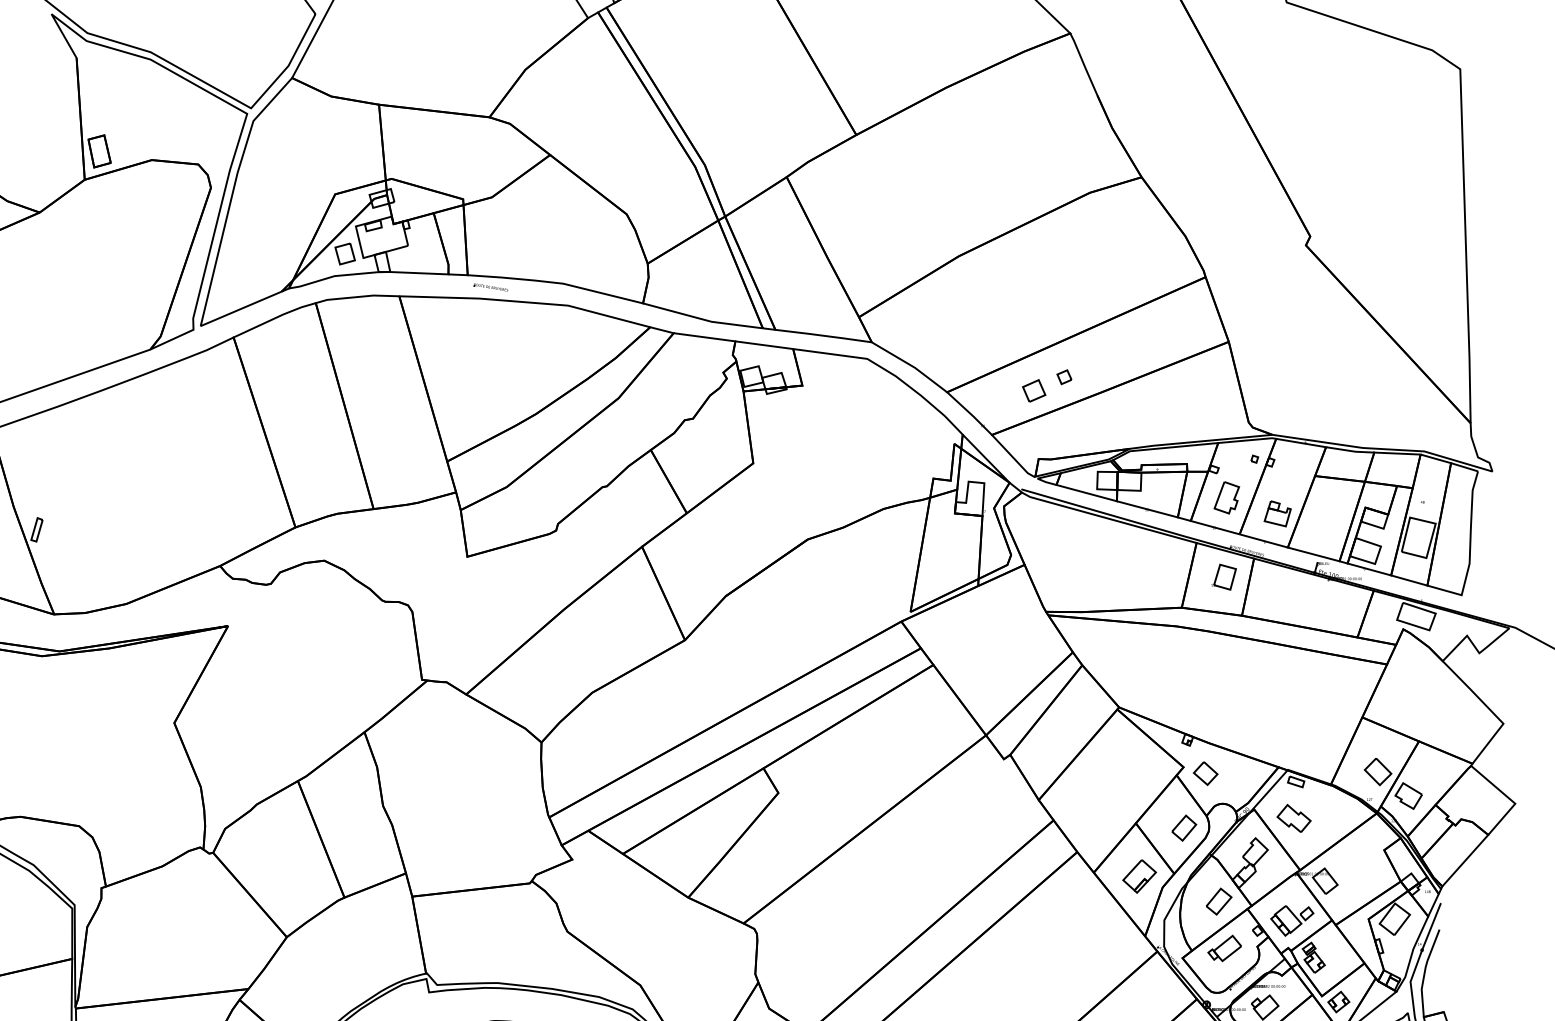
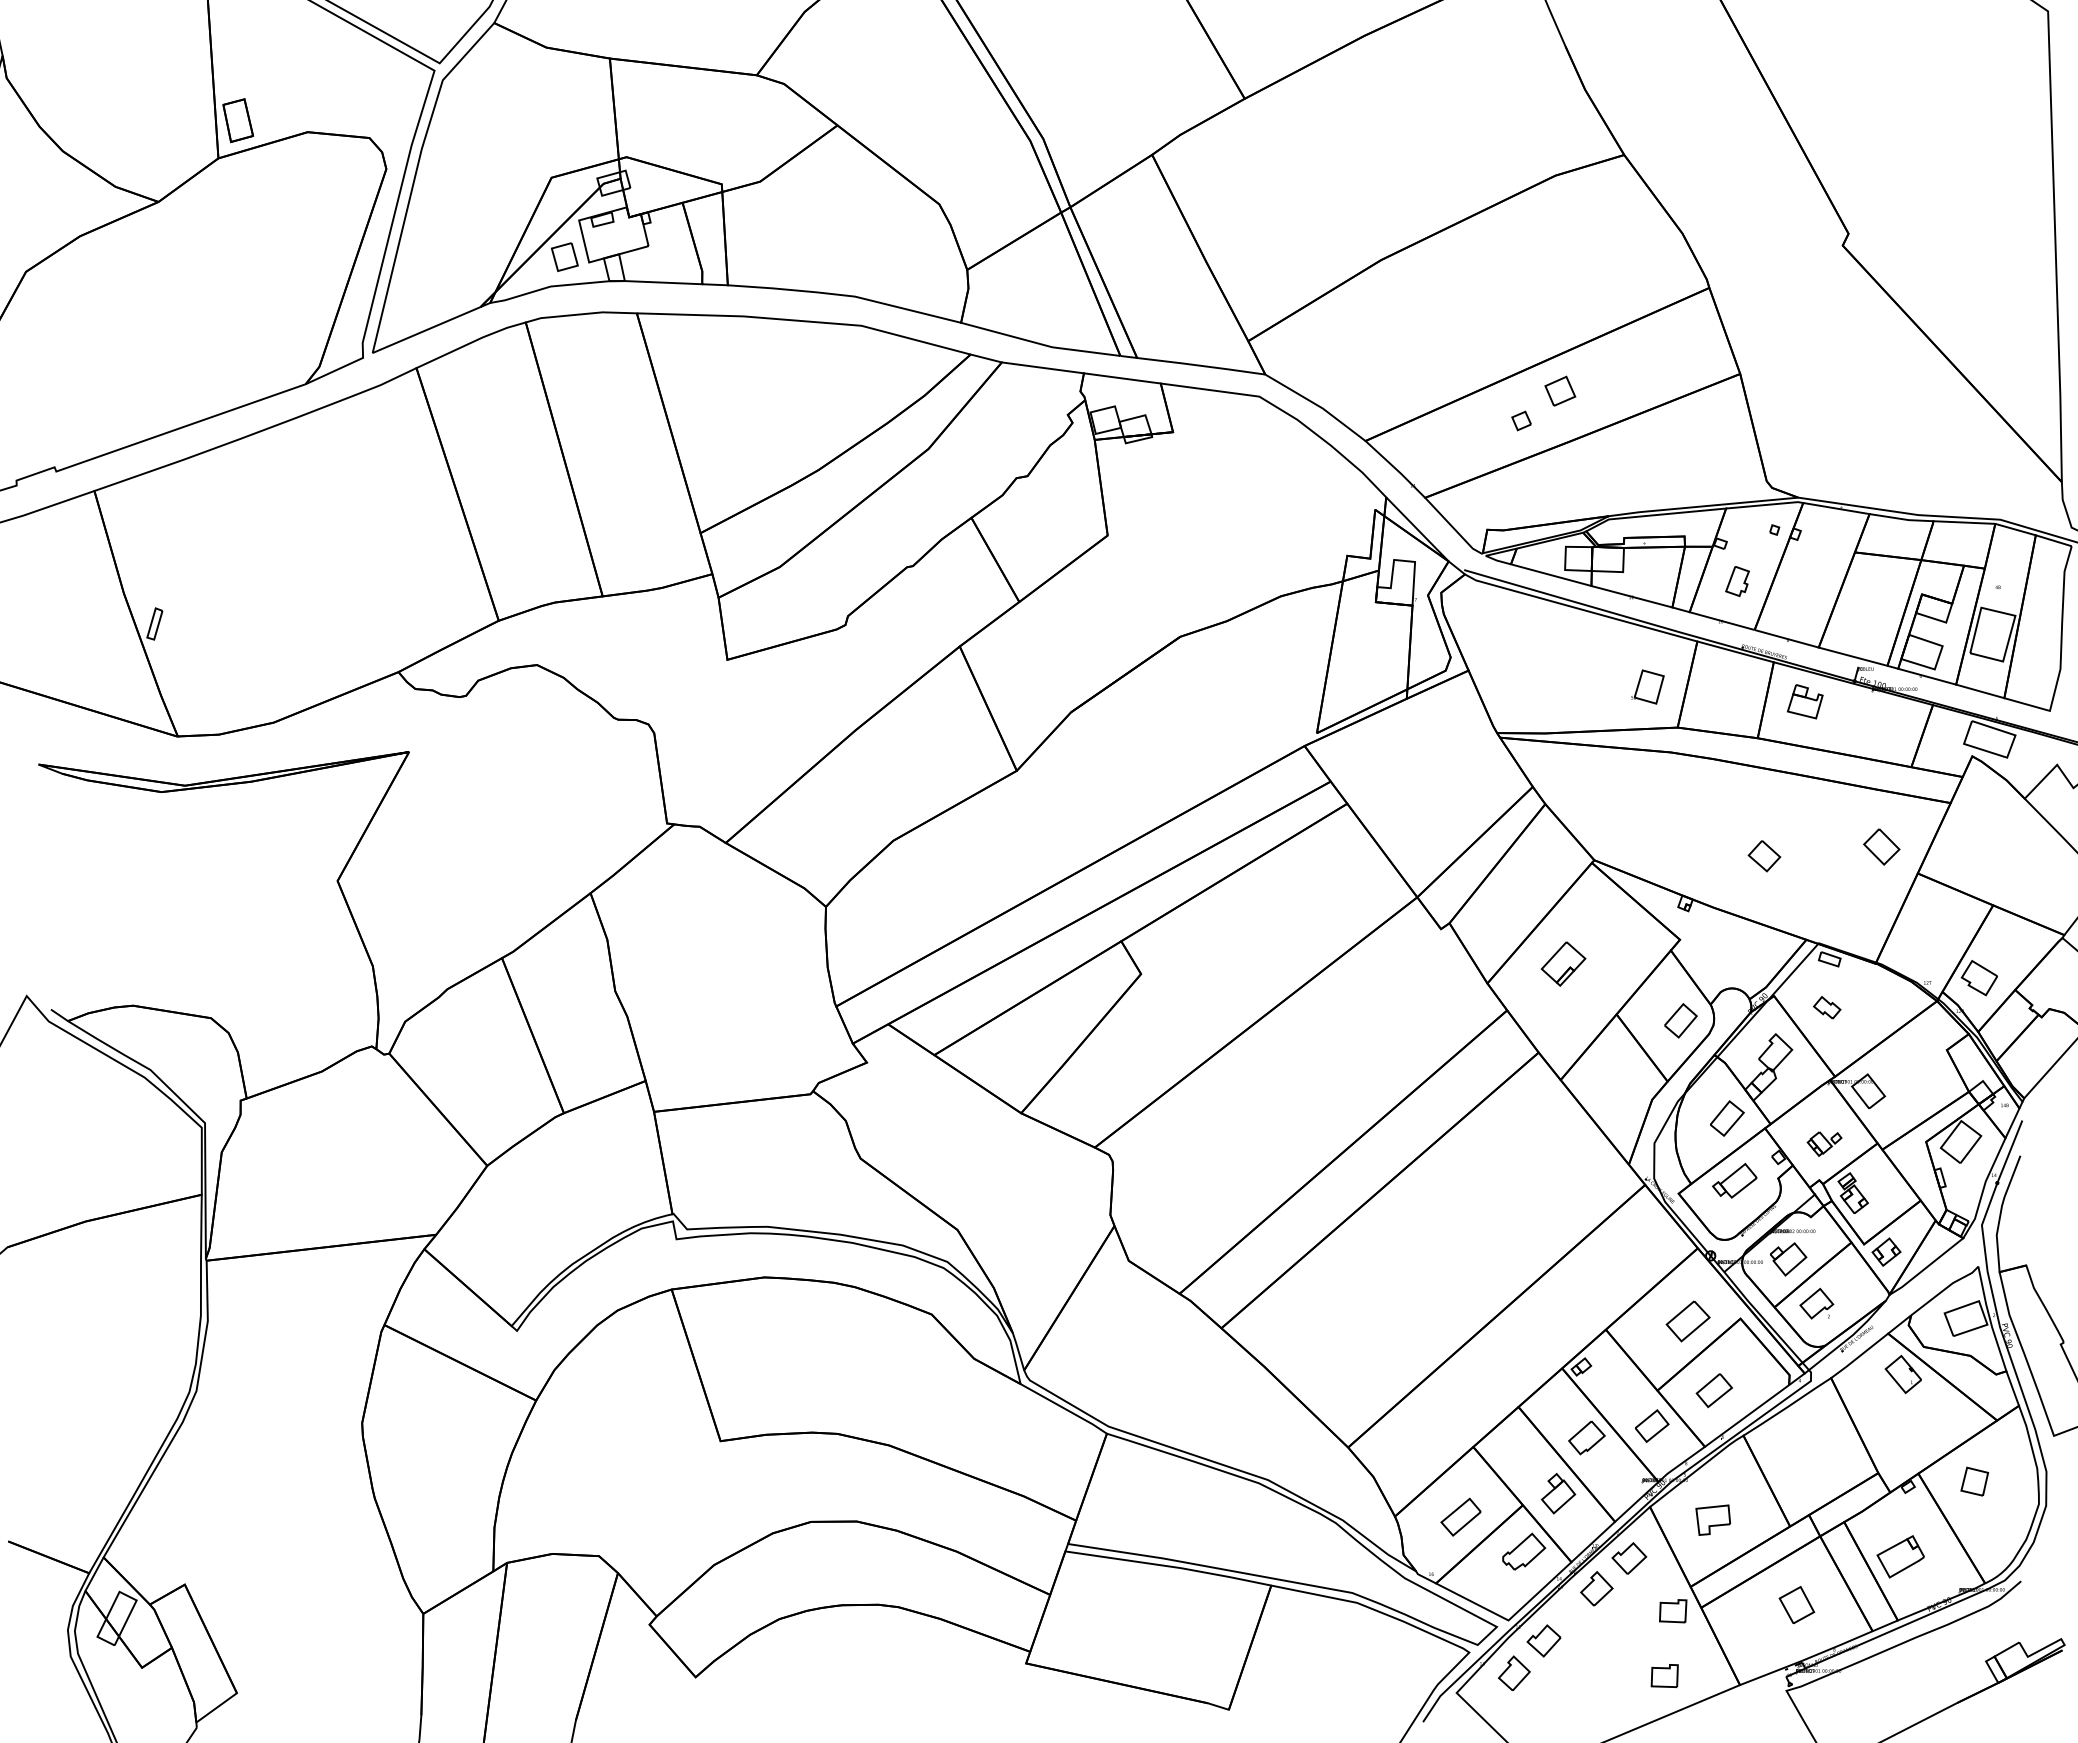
part: (490, 287) -> (758, 301), removed
part: (1034, 390) -> (1560, 390), moved
part: (1226, 497) -> (1737, 581), size x0.7
part: (1277, 513) -> (1805, 701), moved
part: (1223, 576) -> (1647, 686), moved
part: (1377, 771) -> (1881, 846), moved
part: (1205, 773) -> (1764, 856), moved
part: (1294, 818) -> (1827, 1007), size x0.6
part: (1139, 876) -> (1563, 963), moved
part: (1292, 920) -> (1824, 1143), size x0.6

